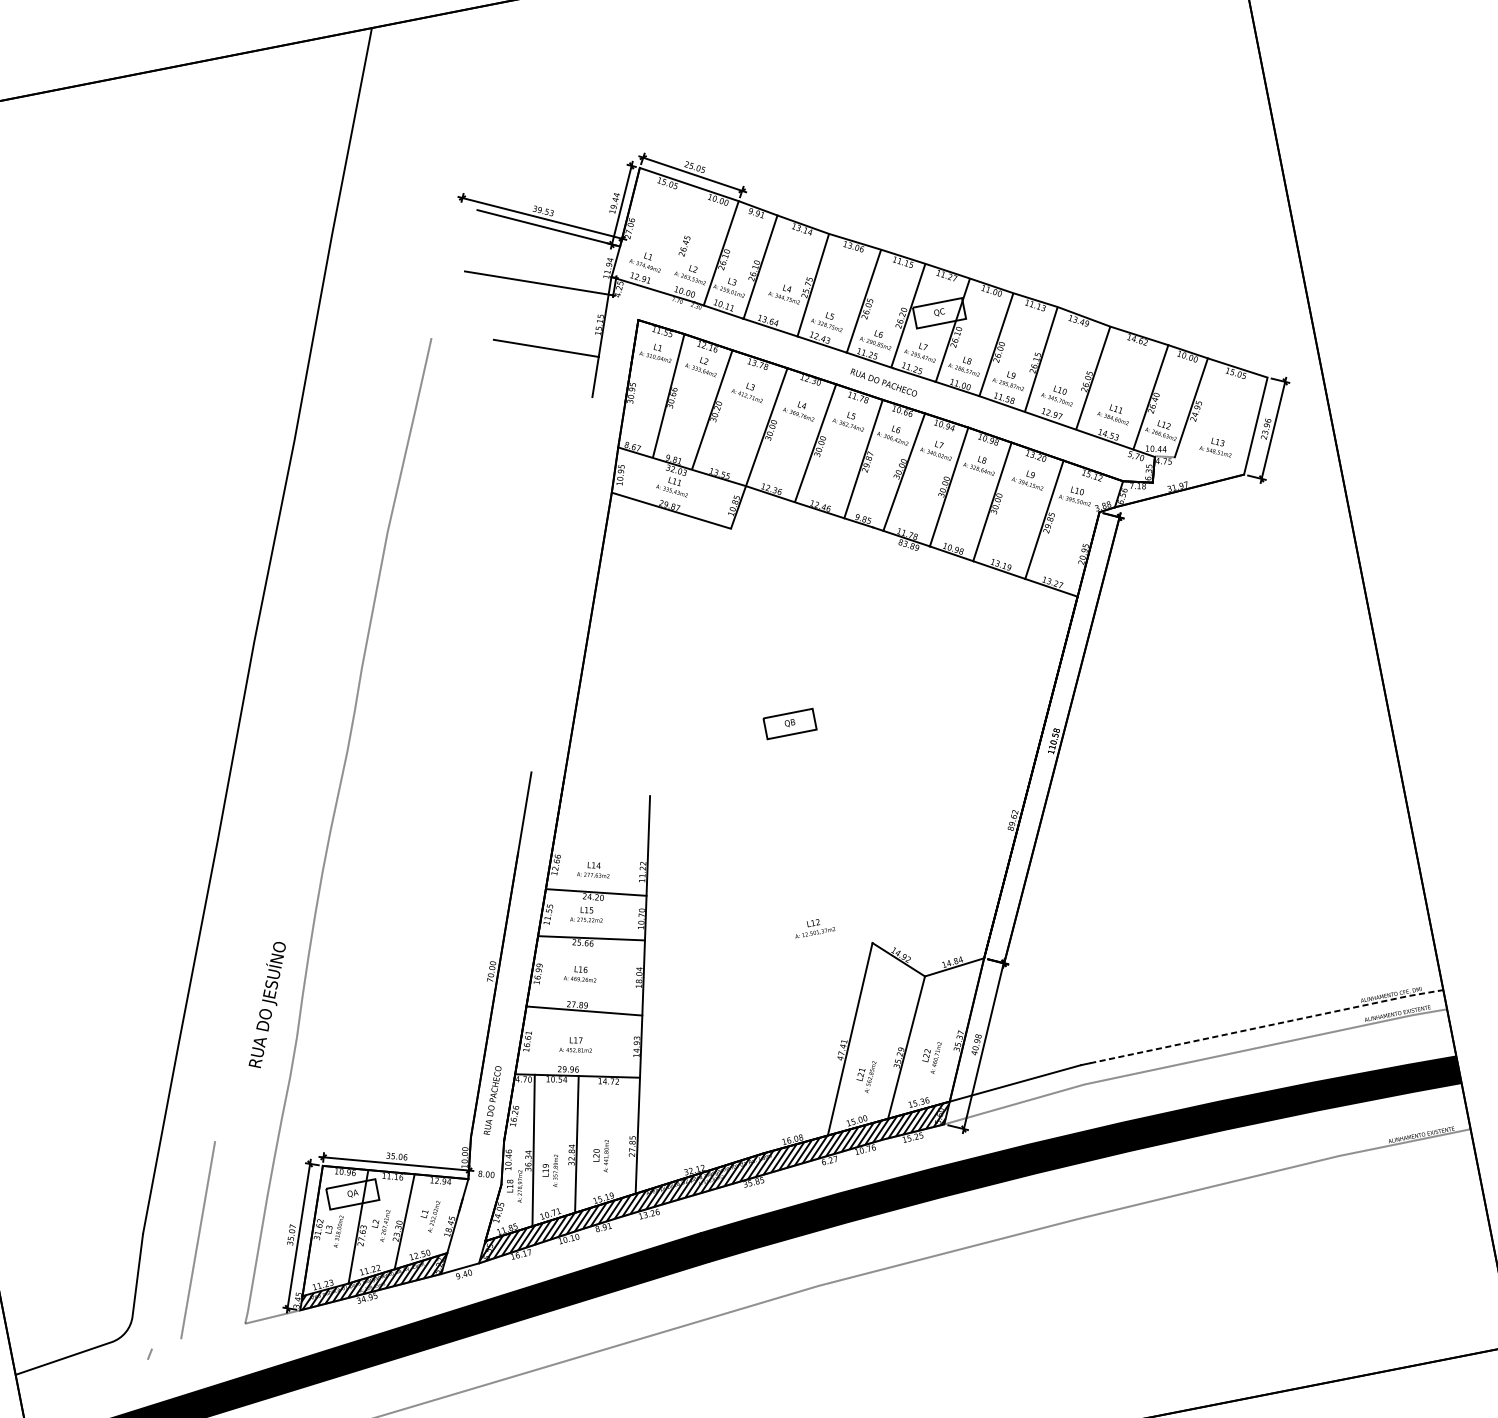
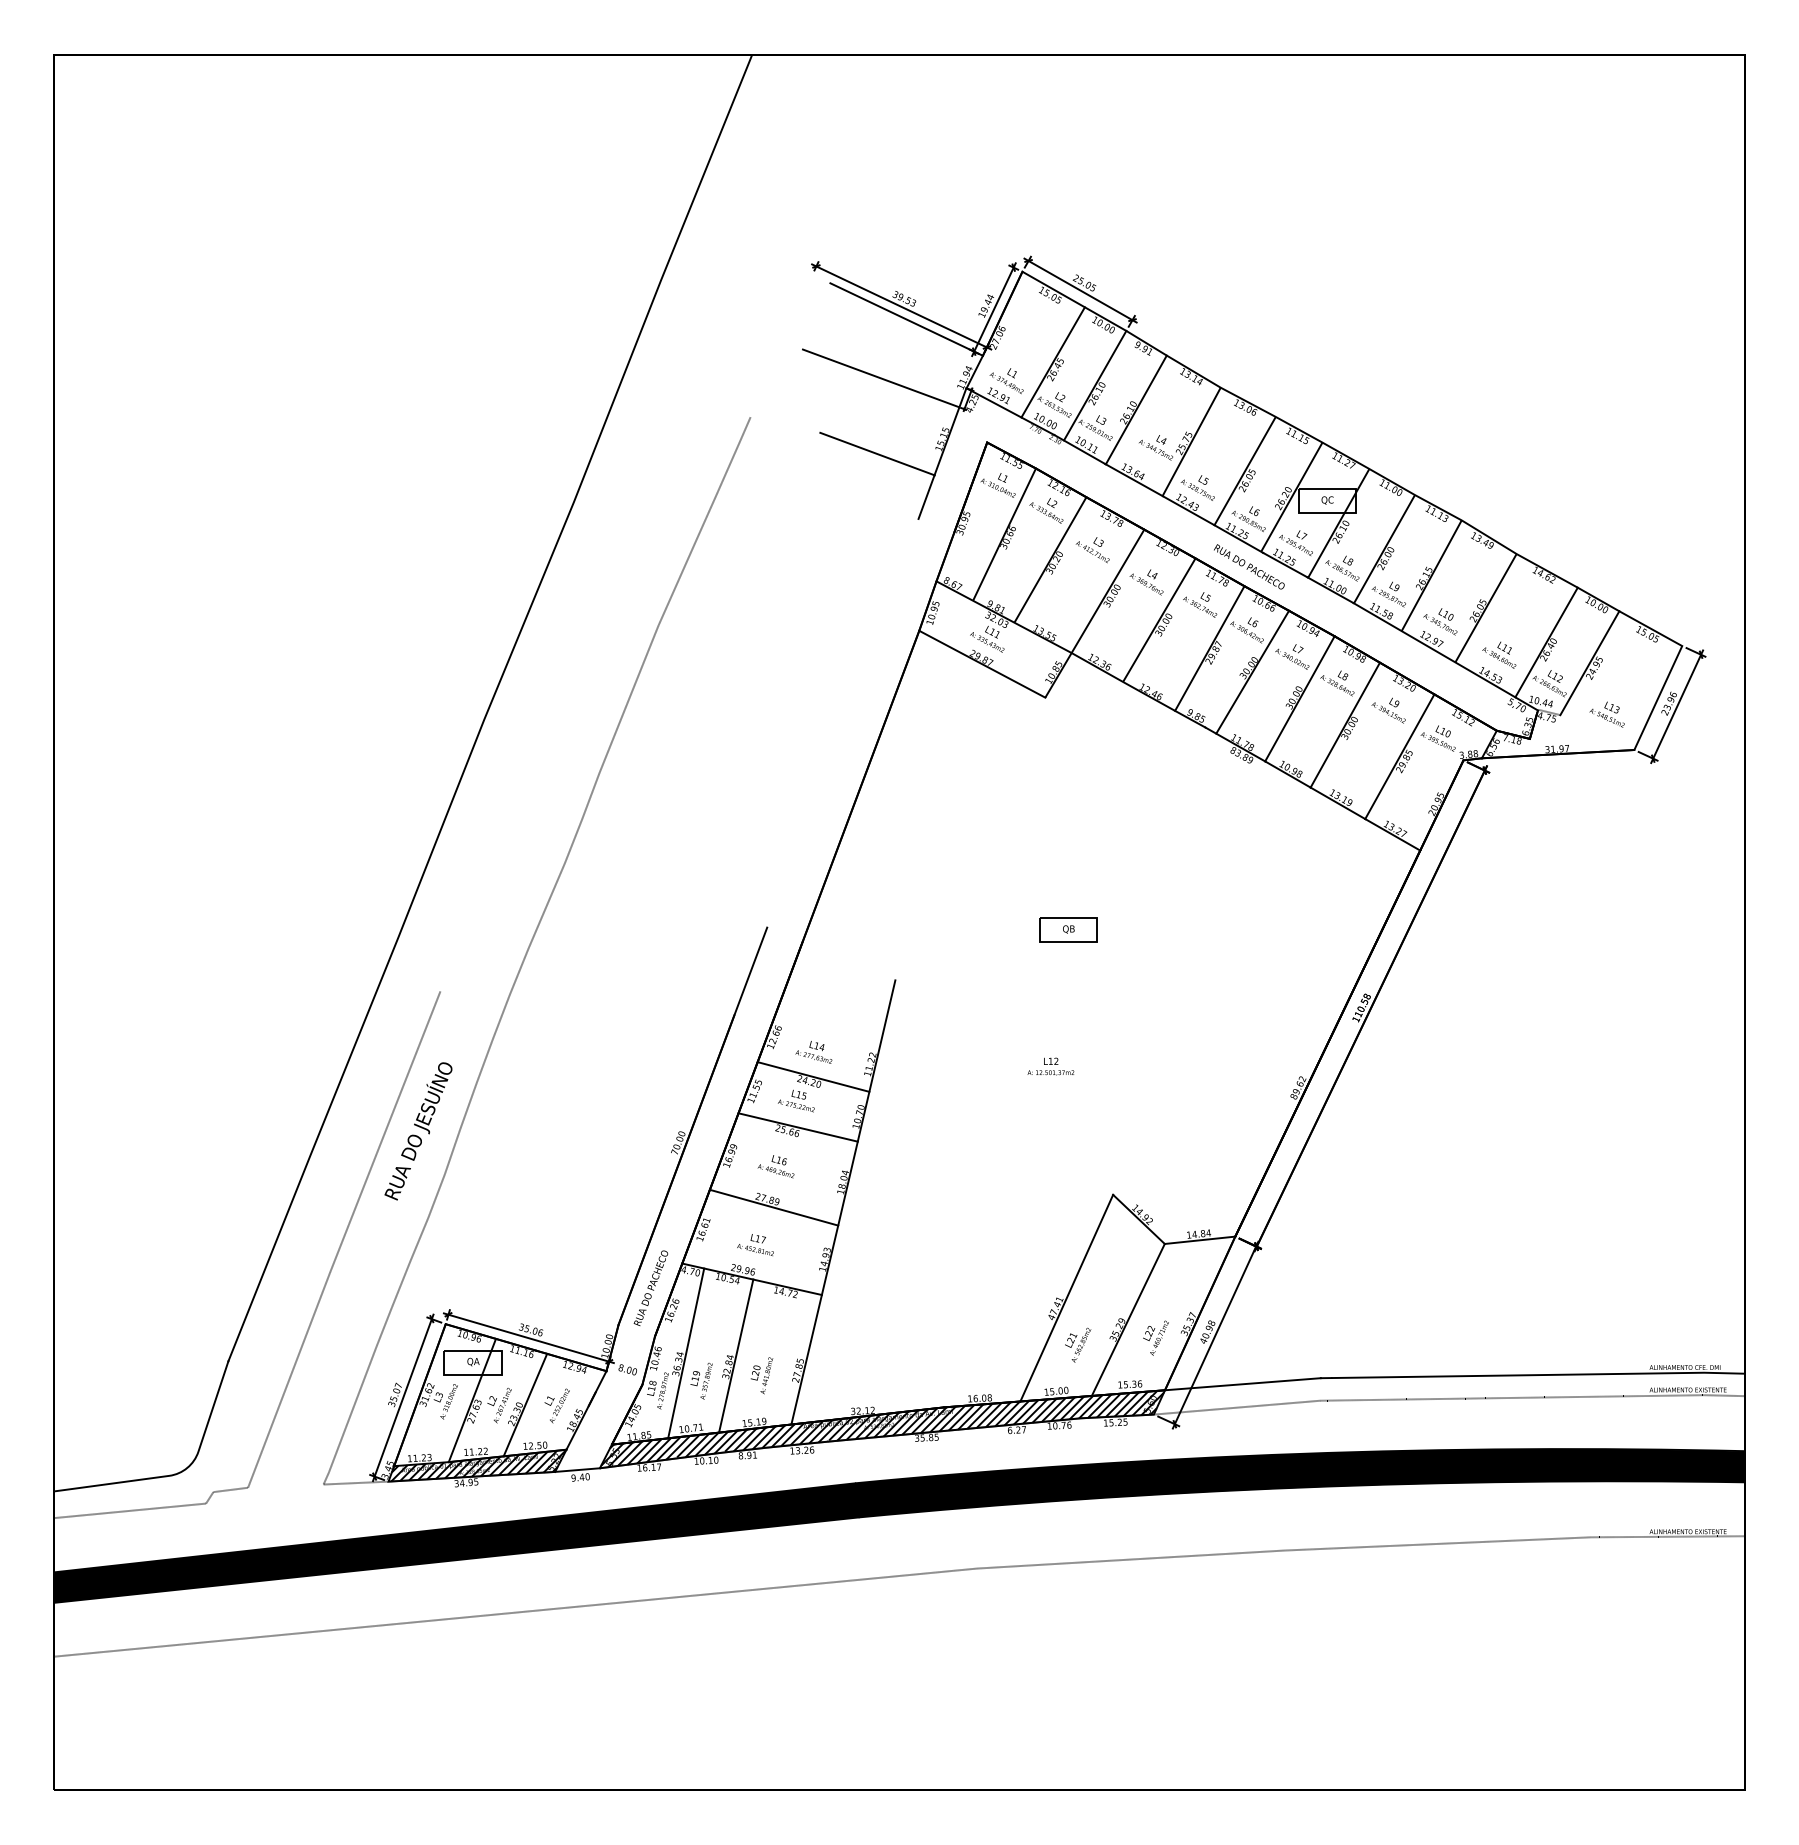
line: (680, 240) -> (1052, 362), added
text: (813, 927) -> (1050, 1066), moved
line: (238, 1011) -> (385, 1131), added
line: (1267, 1026) -> (1539, 1375), dashed -> solid
line: (166, 1343) -> (230, 1489), added
line: (84, 1378) -> (130, 1510), added

